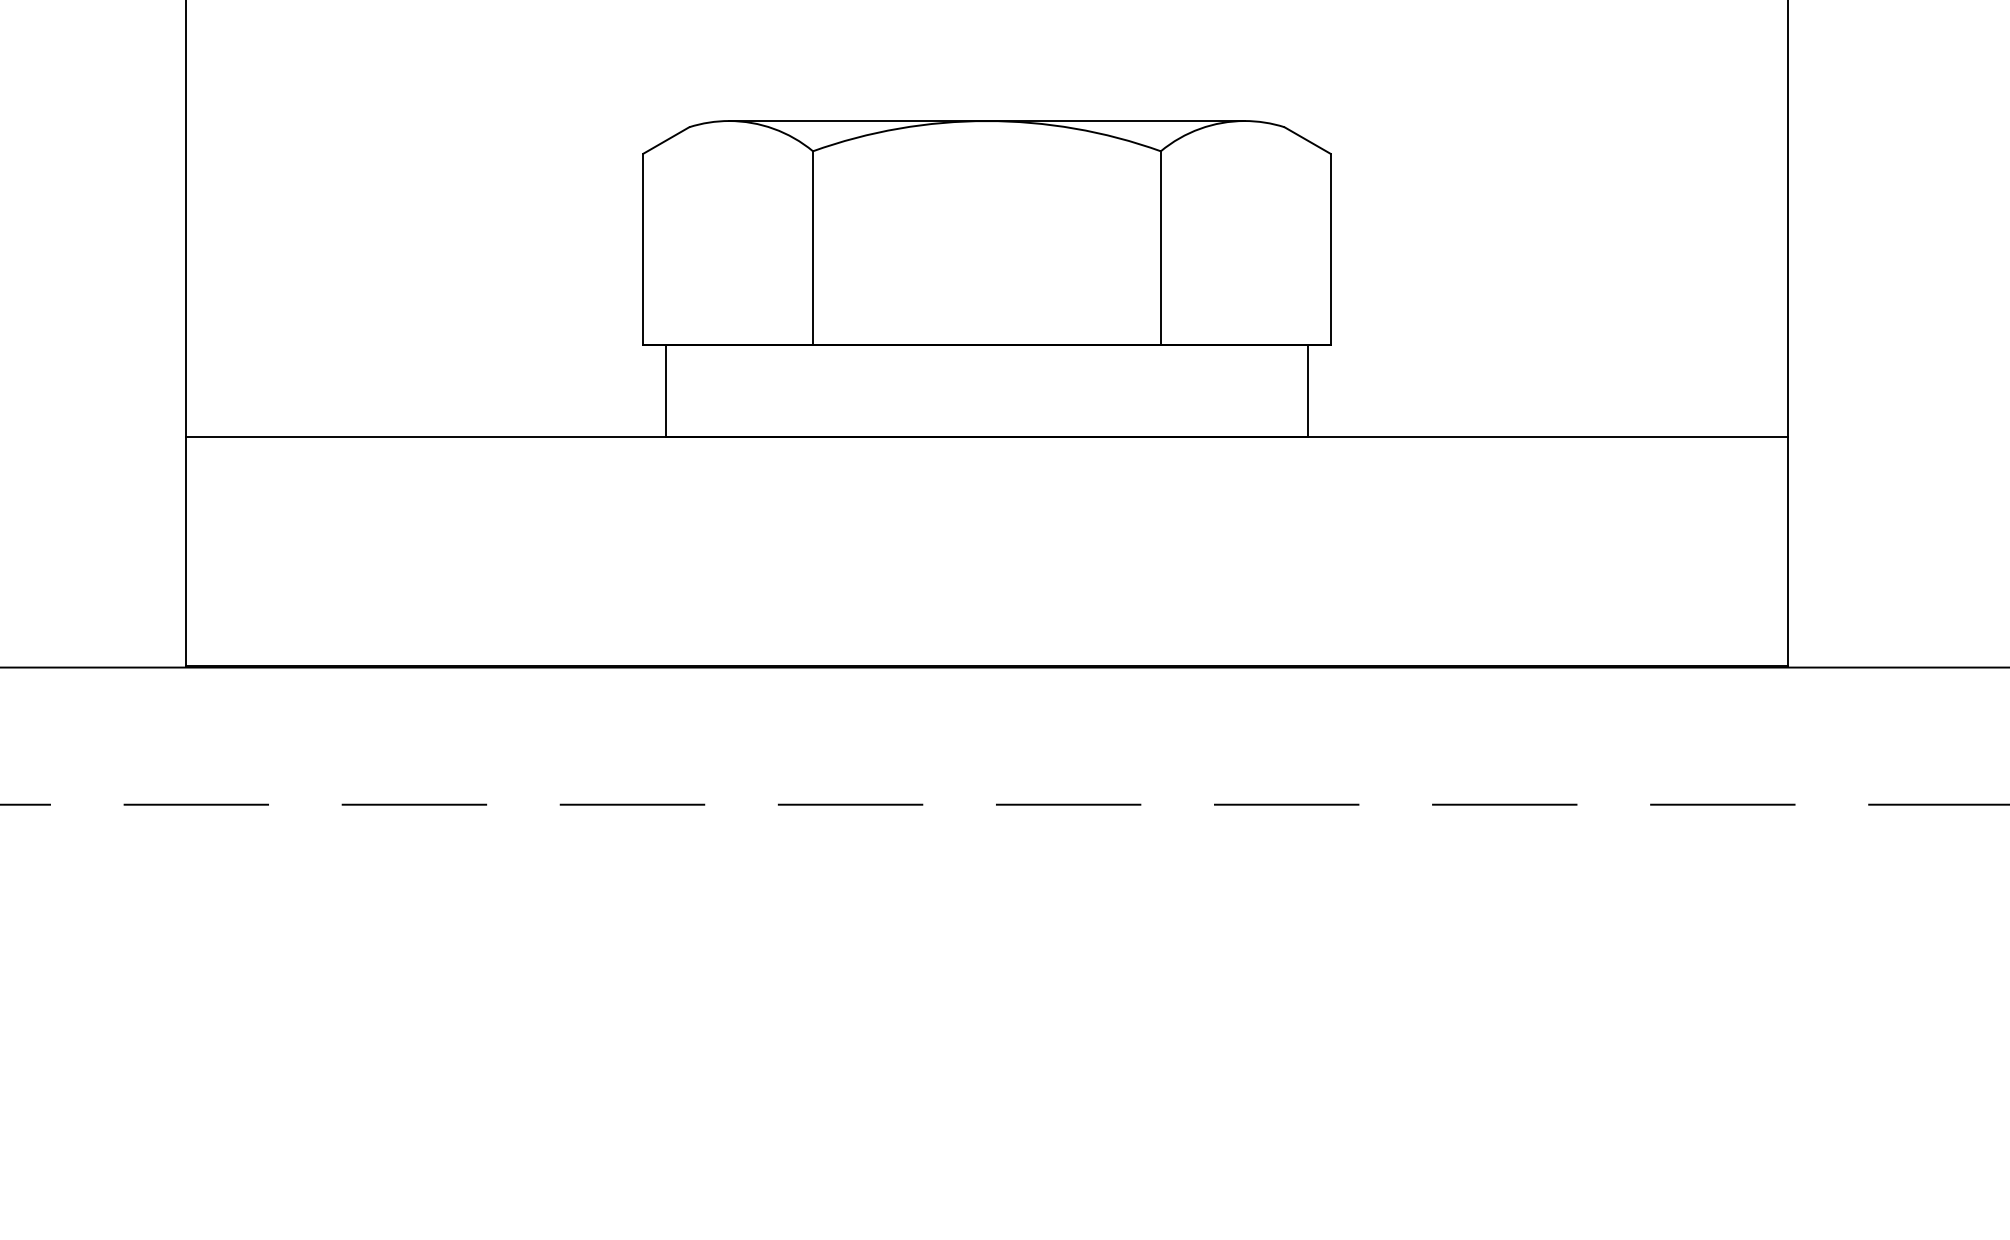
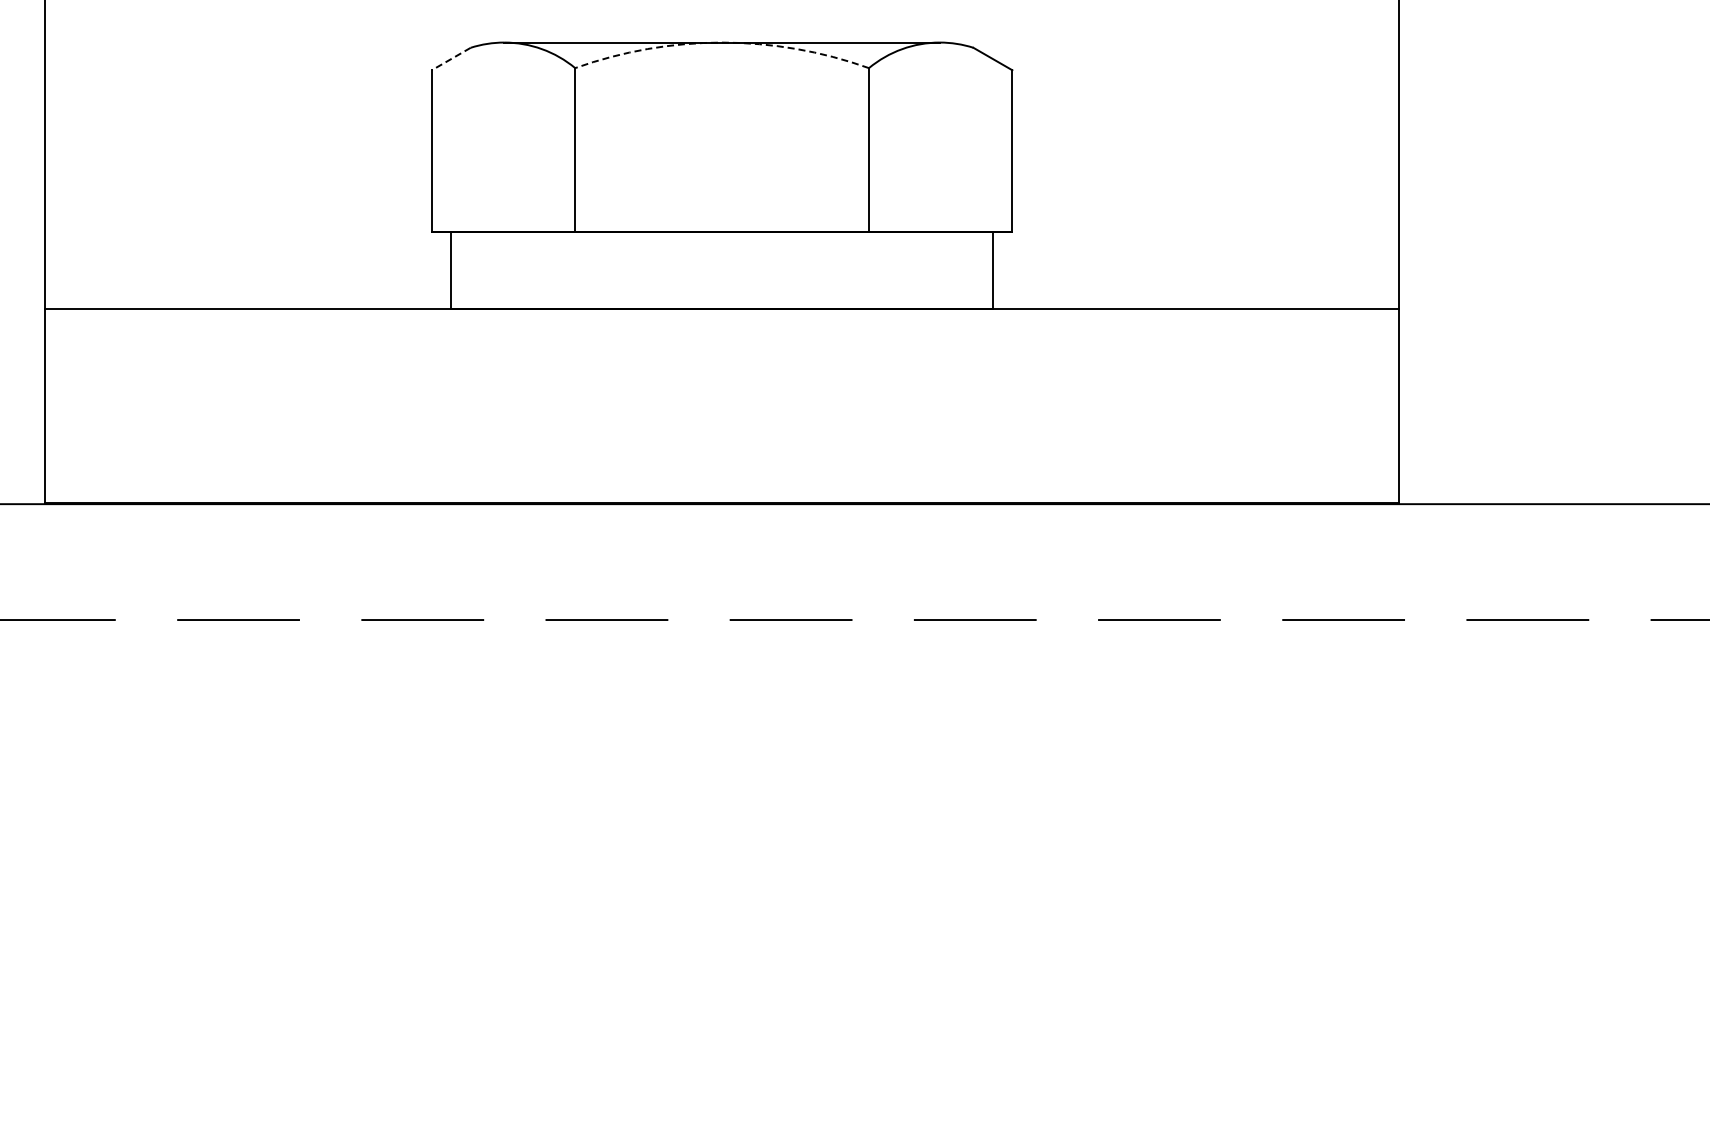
arc: (987, 120) -> (722, 42), solid -> dashed
line: (665, 141) -> (450, 59), solid -> dashed

